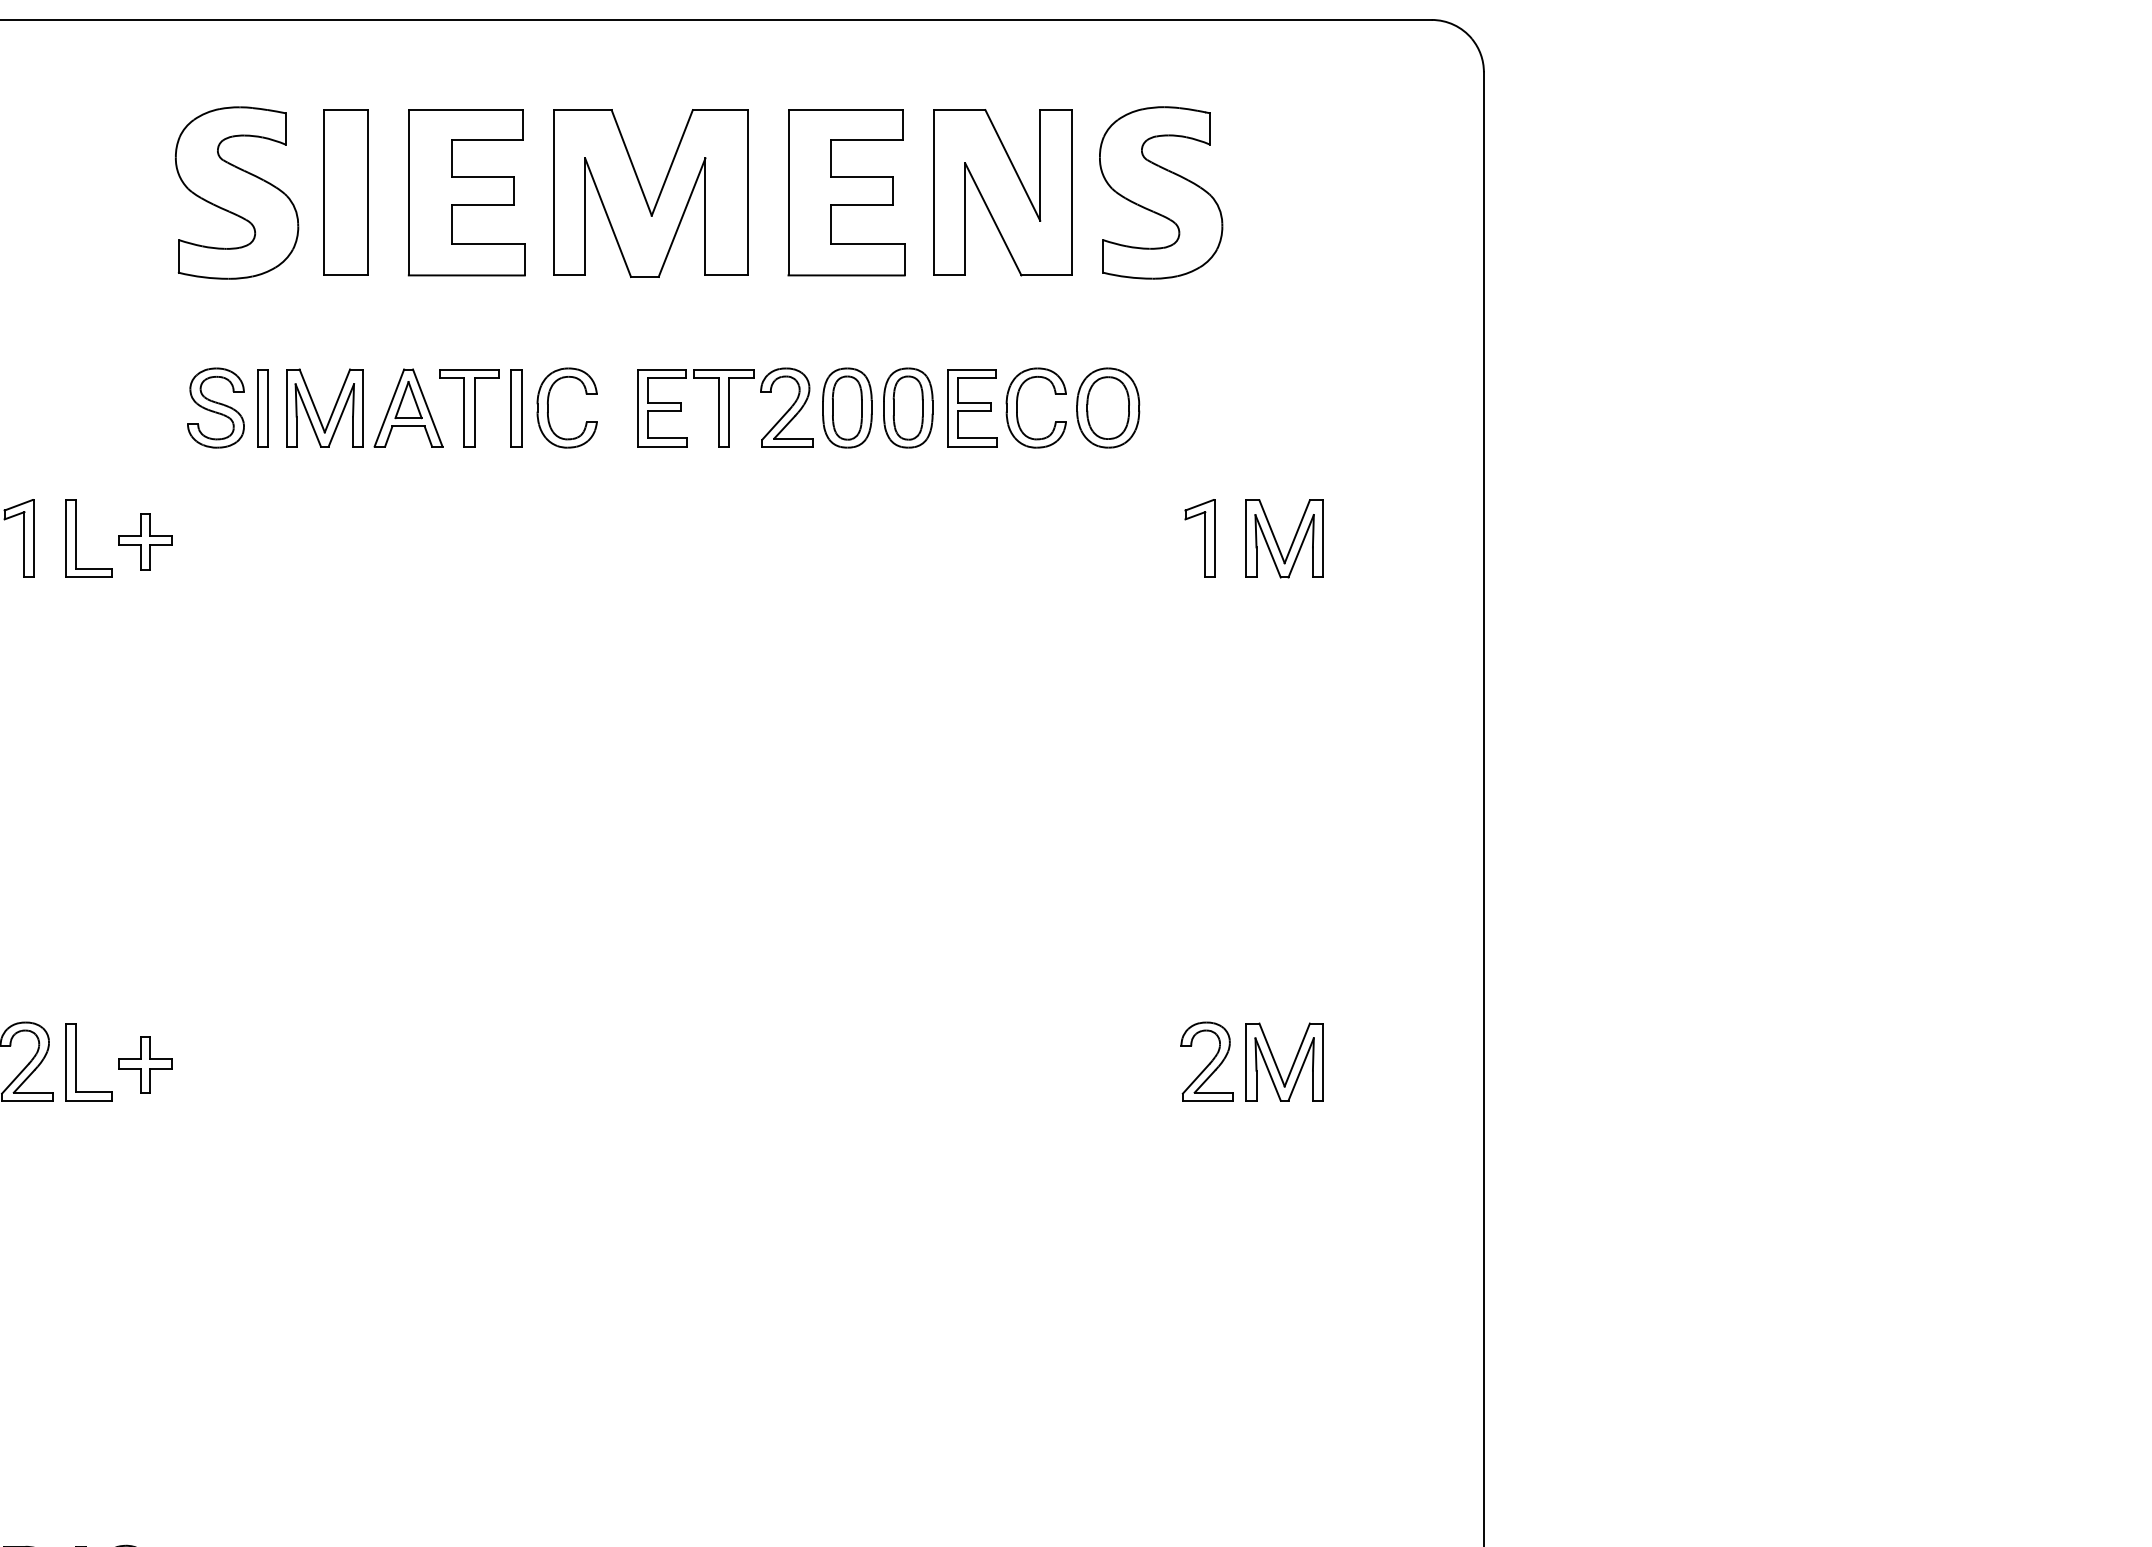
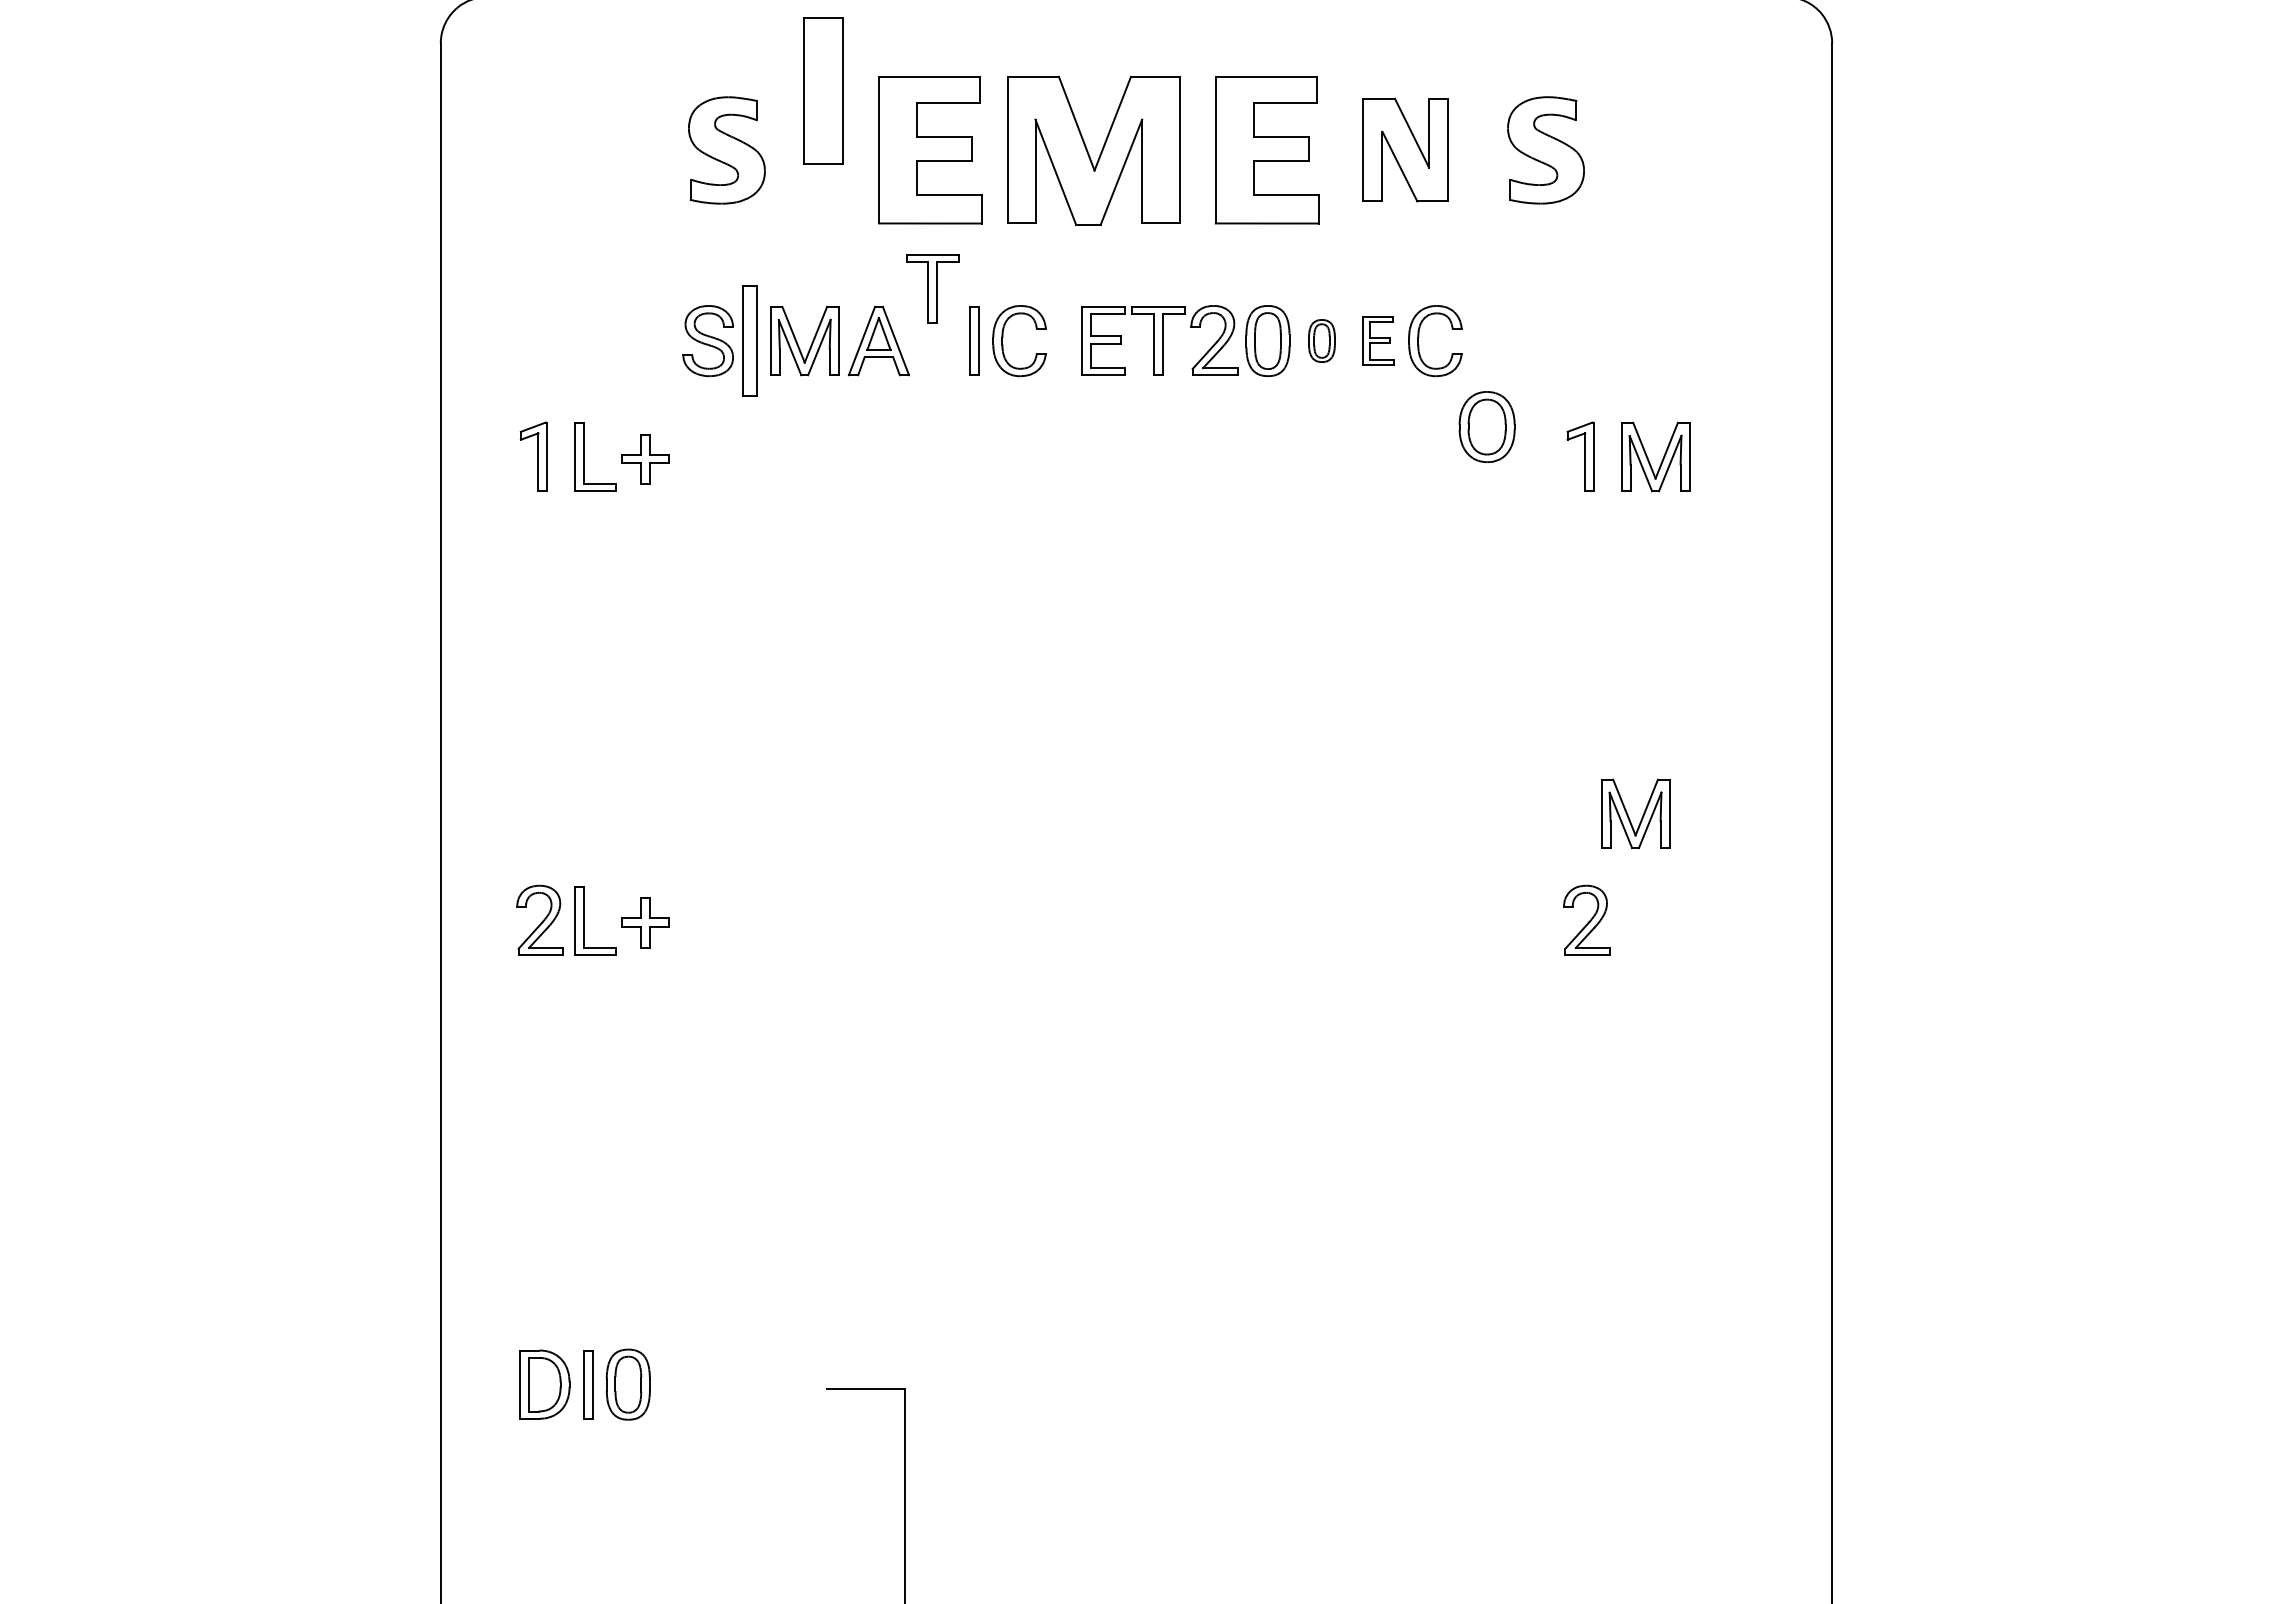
part: (346, 191) -> (823, 90), moved
part: (1002, 191) -> (1405, 149), size x0.7
part: (236, 193) -> (726, 150), size x0.7
part: (1160, 193) -> (1545, 150), size x0.7
part: (262, 407) -> (749, 340), size x1.6
part: (468, 407) -> (932, 288), moved
part: (907, 407) -> (1321, 340), size x0.6
part: (972, 407) -> (1378, 340), size x0.7
part: (1107, 407) -> (1486, 426), moved
part: (1276, 1062) -> (1628, 814), moved

